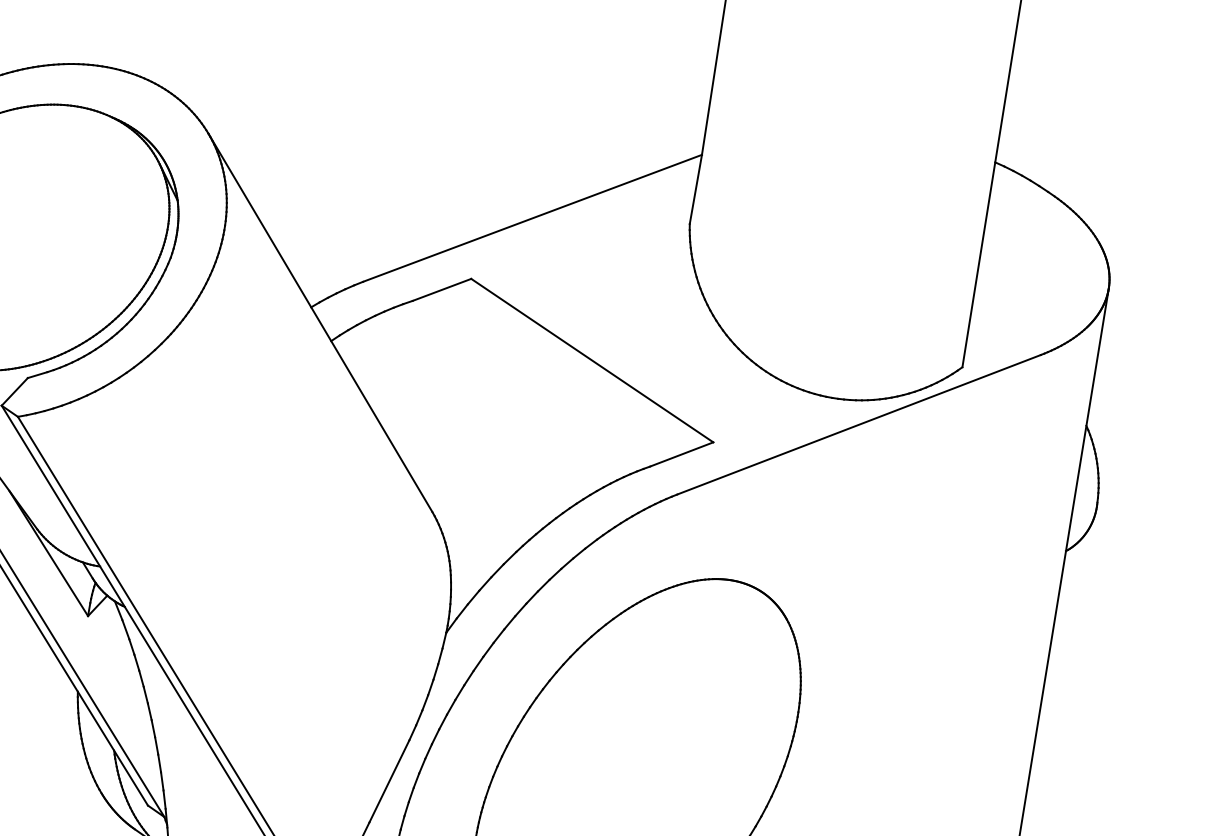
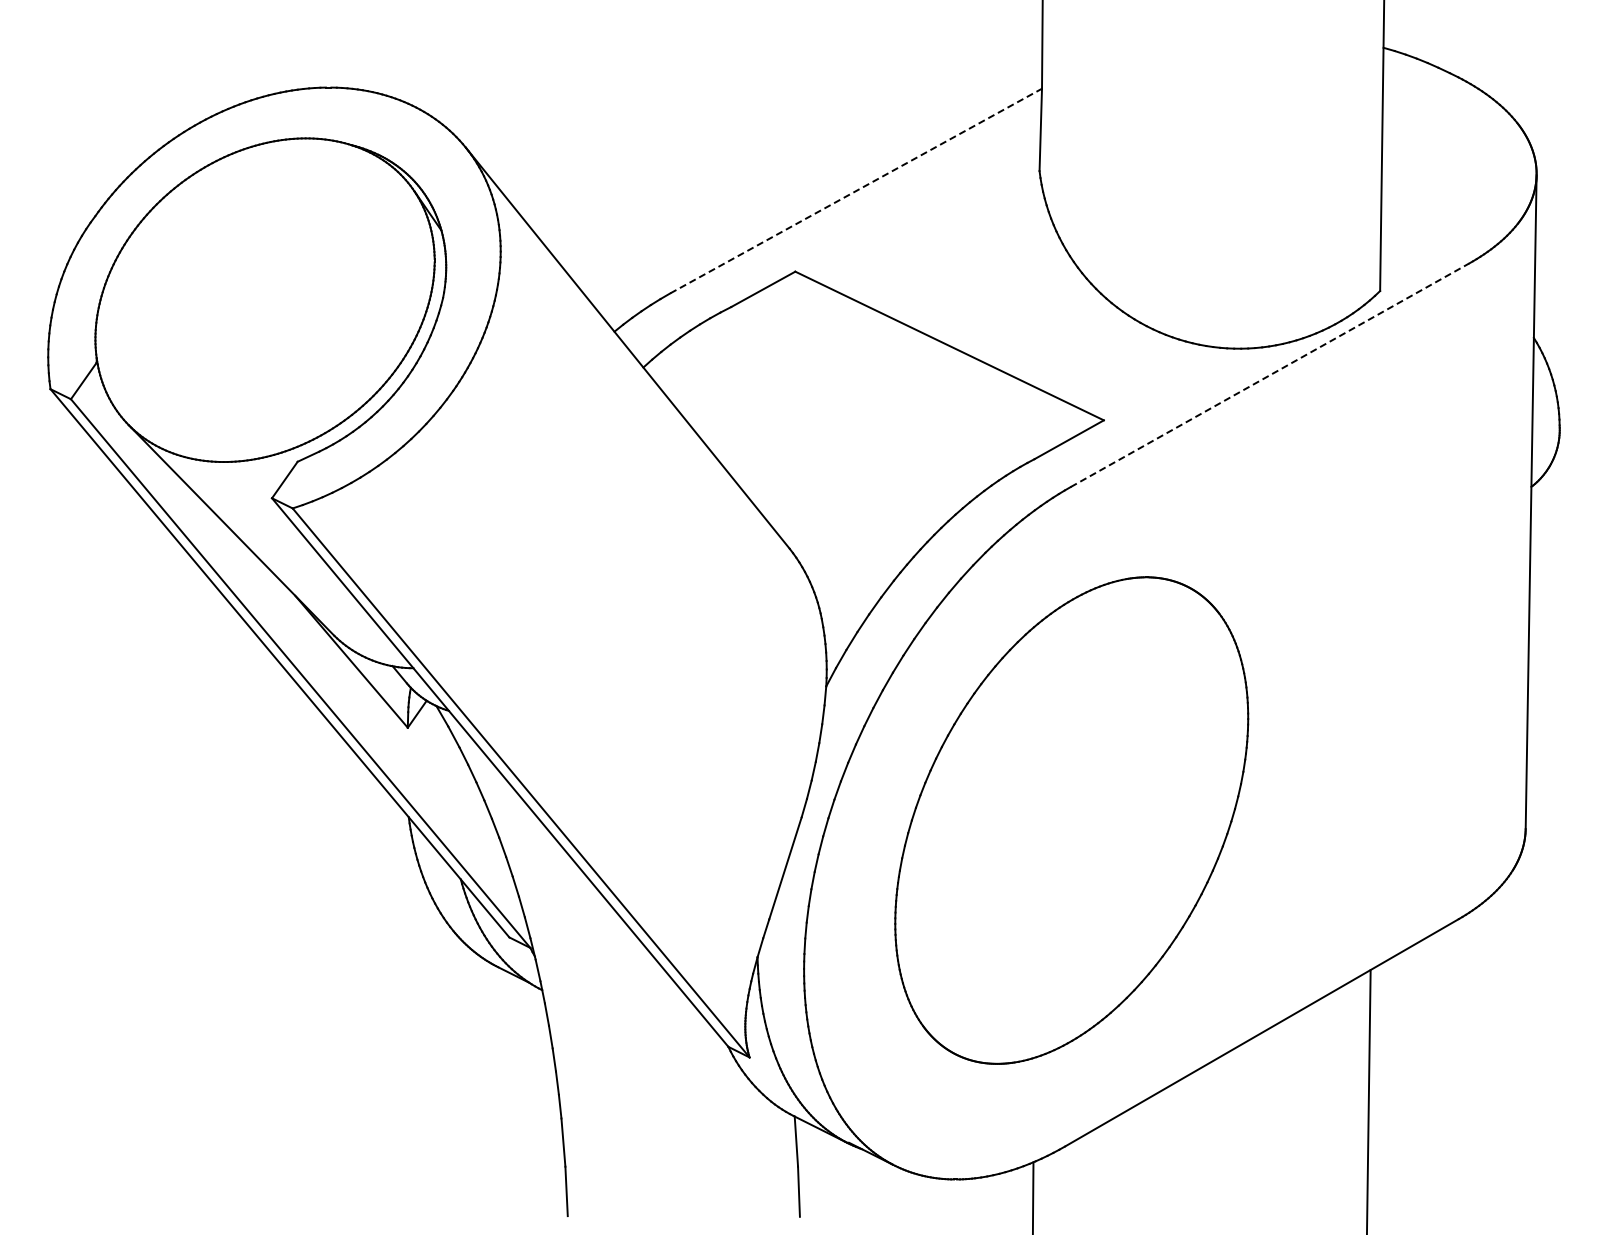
line: (532, 217) -> (856, 190), solid -> dashed
line: (859, 425) -> (1270, 375), solid -> dashed

